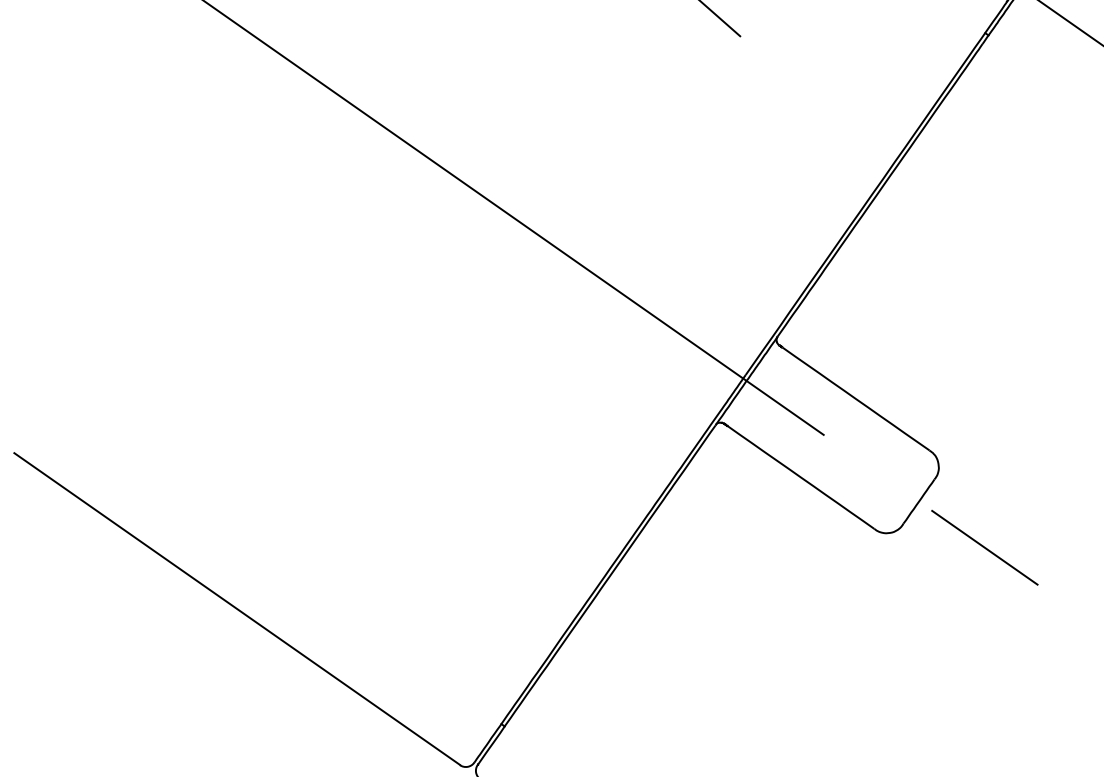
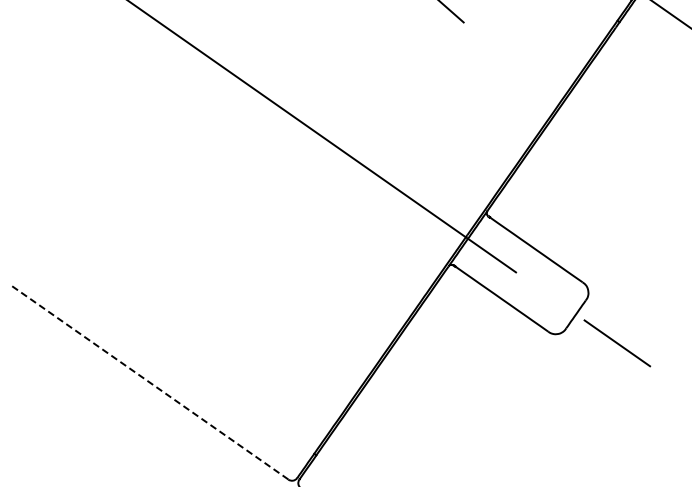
line: (236, 608) -> (148, 381), solid -> dashed

